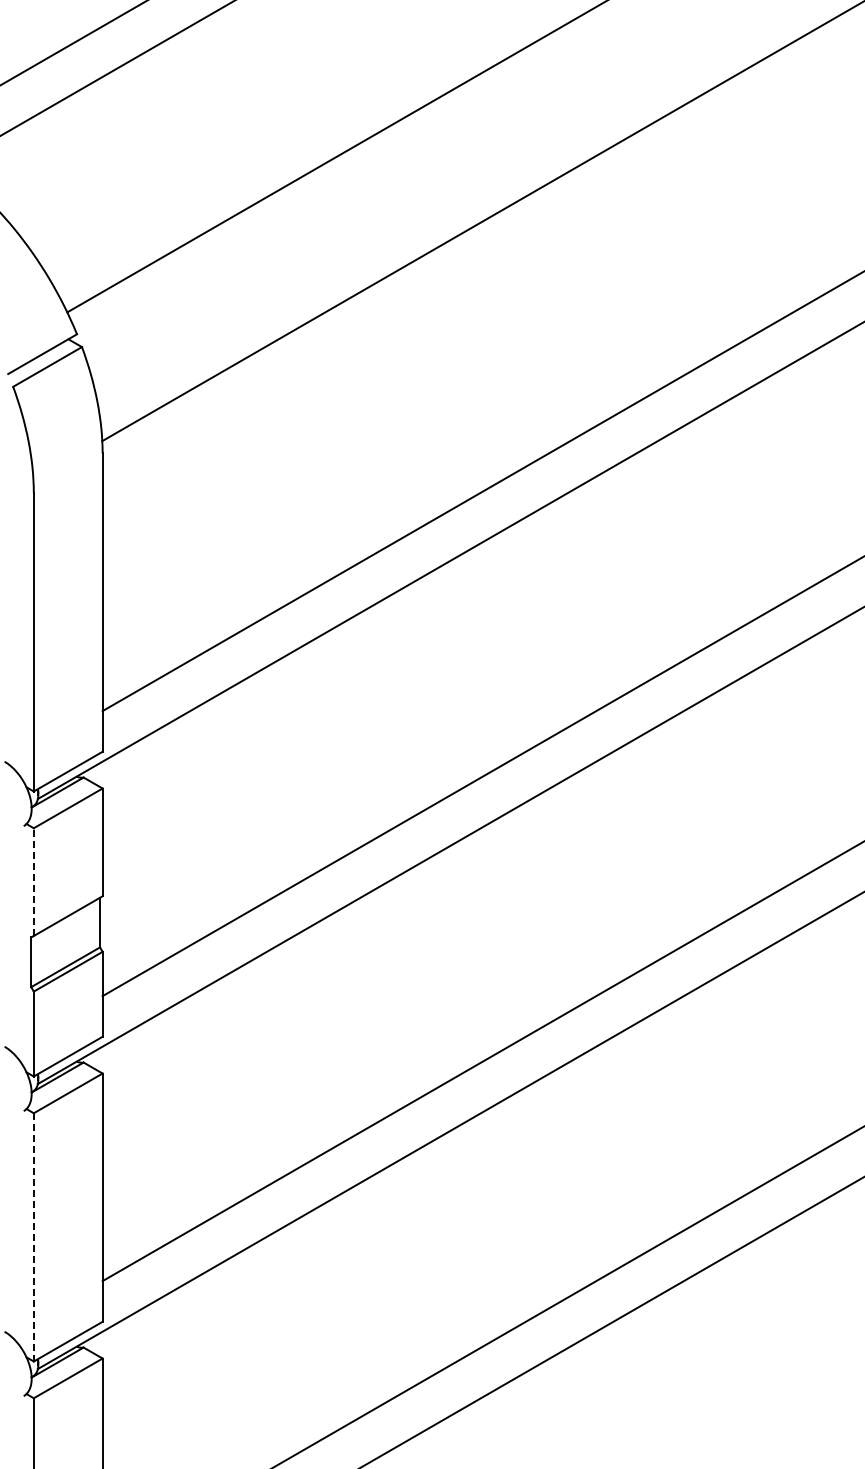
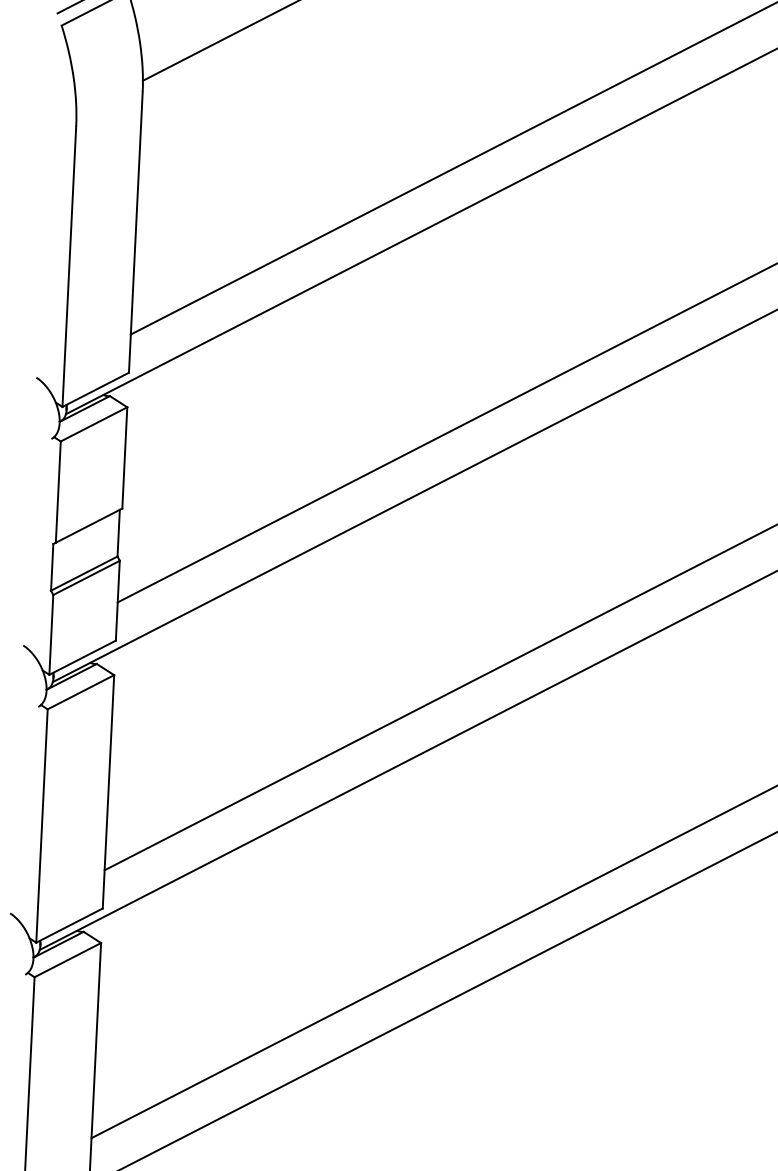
line: (33, 882) -> (57, 492), dashed -> solid
line: (33, 1236) -> (41, 825), dashed -> solid

